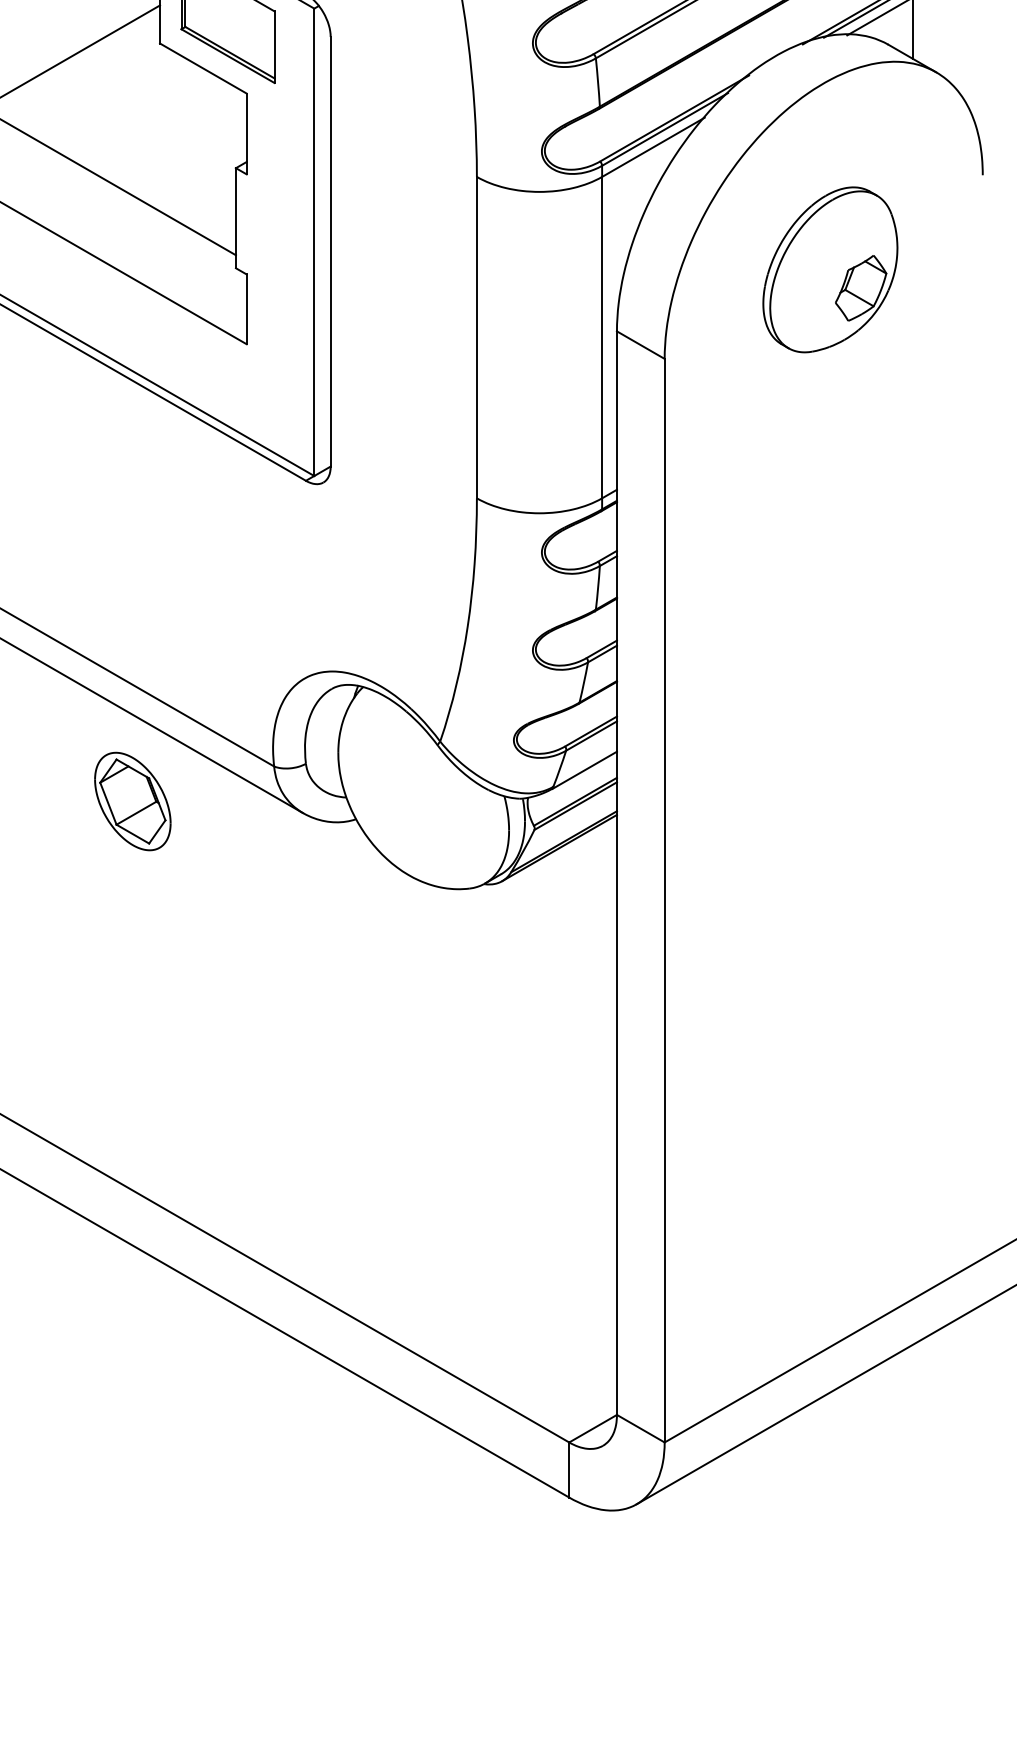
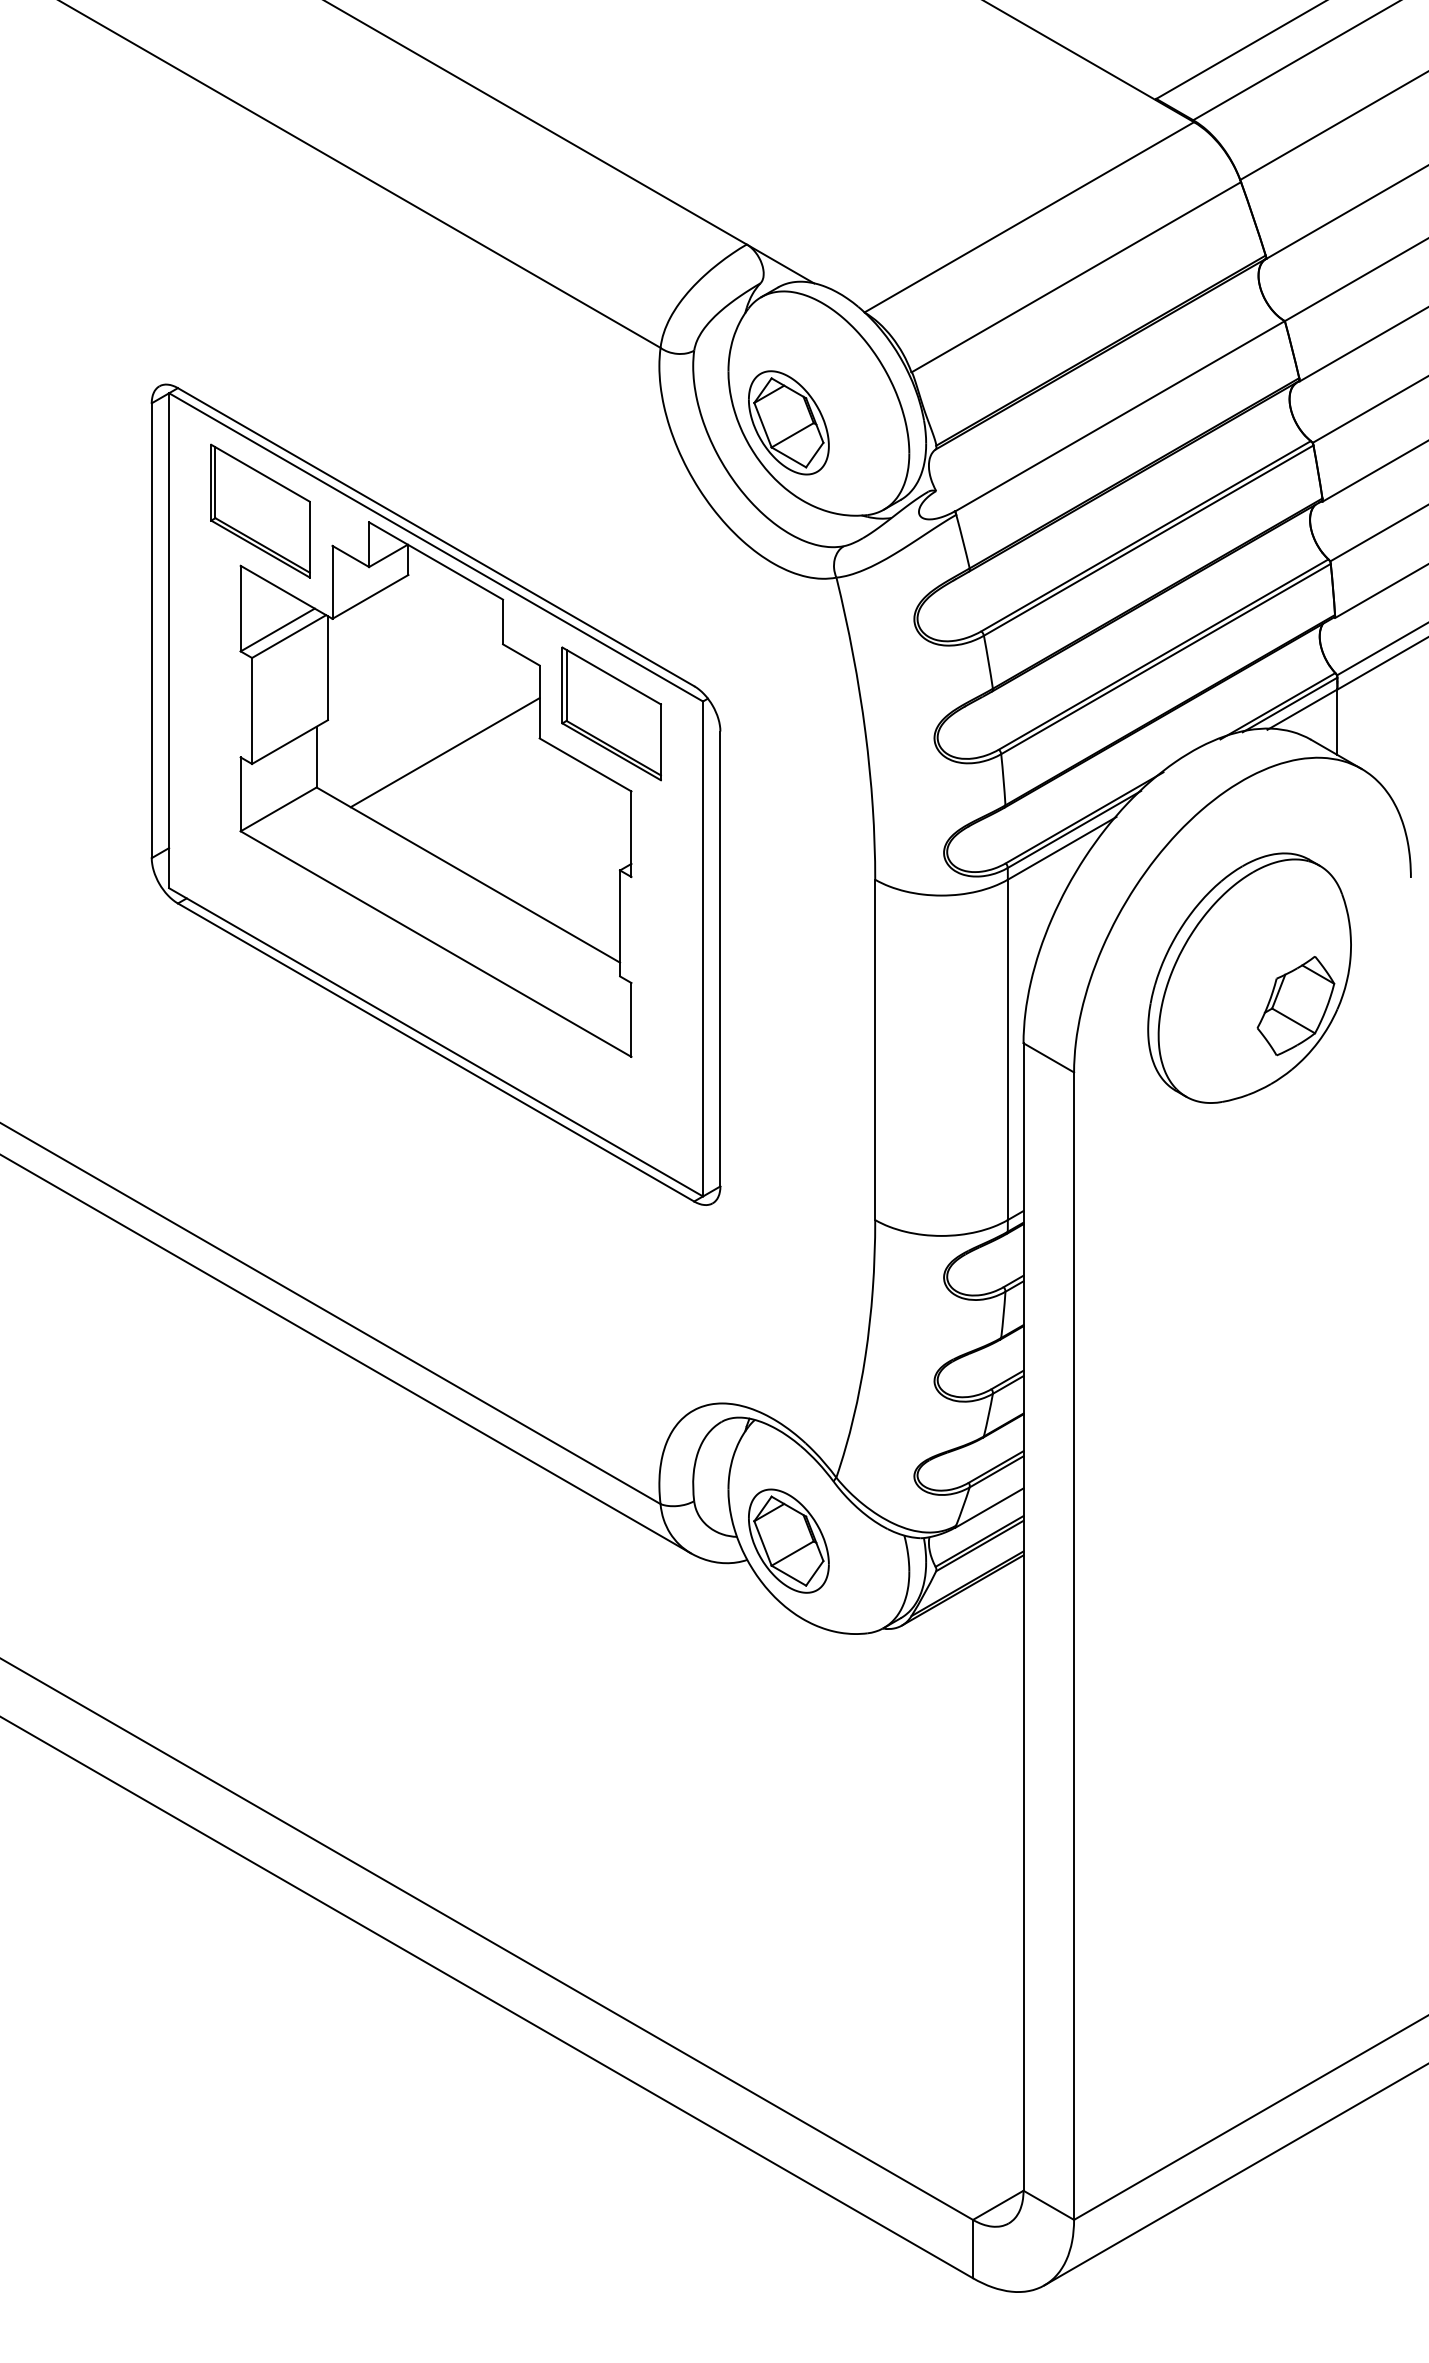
part: (830, 269) -> (1249, 977), size x1.43
part: (132, 800) -> (788, 1540), moved

